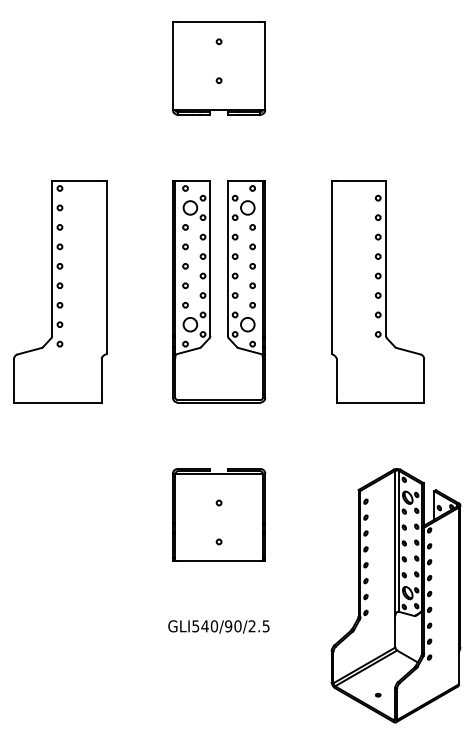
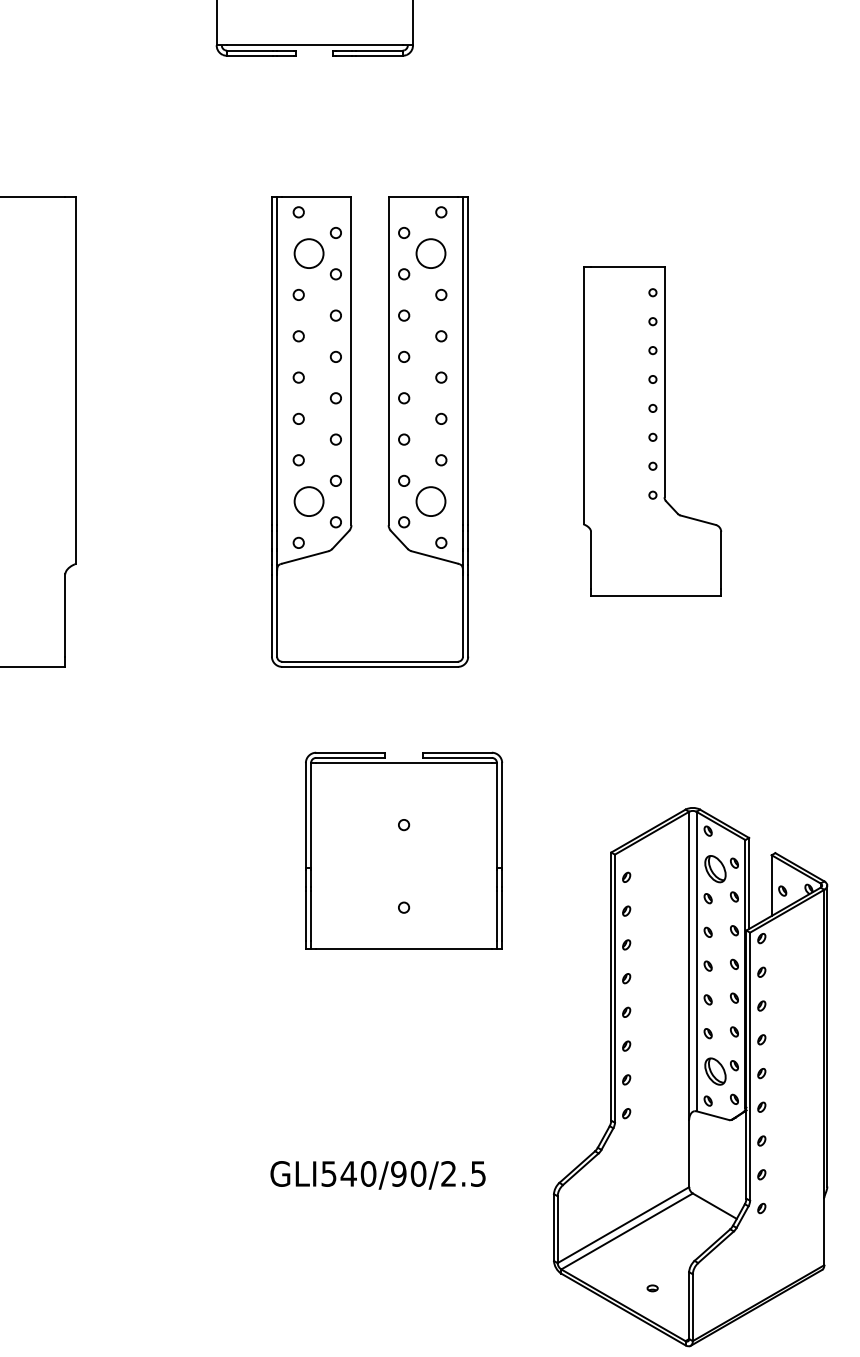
part: (227, 291) -> (387, 431), moved
part: (378, 291) -> (653, 431), size x0.7
part: (219, 514) -> (404, 849), moved
text: (218, 626) -> (377, 1174), moved

